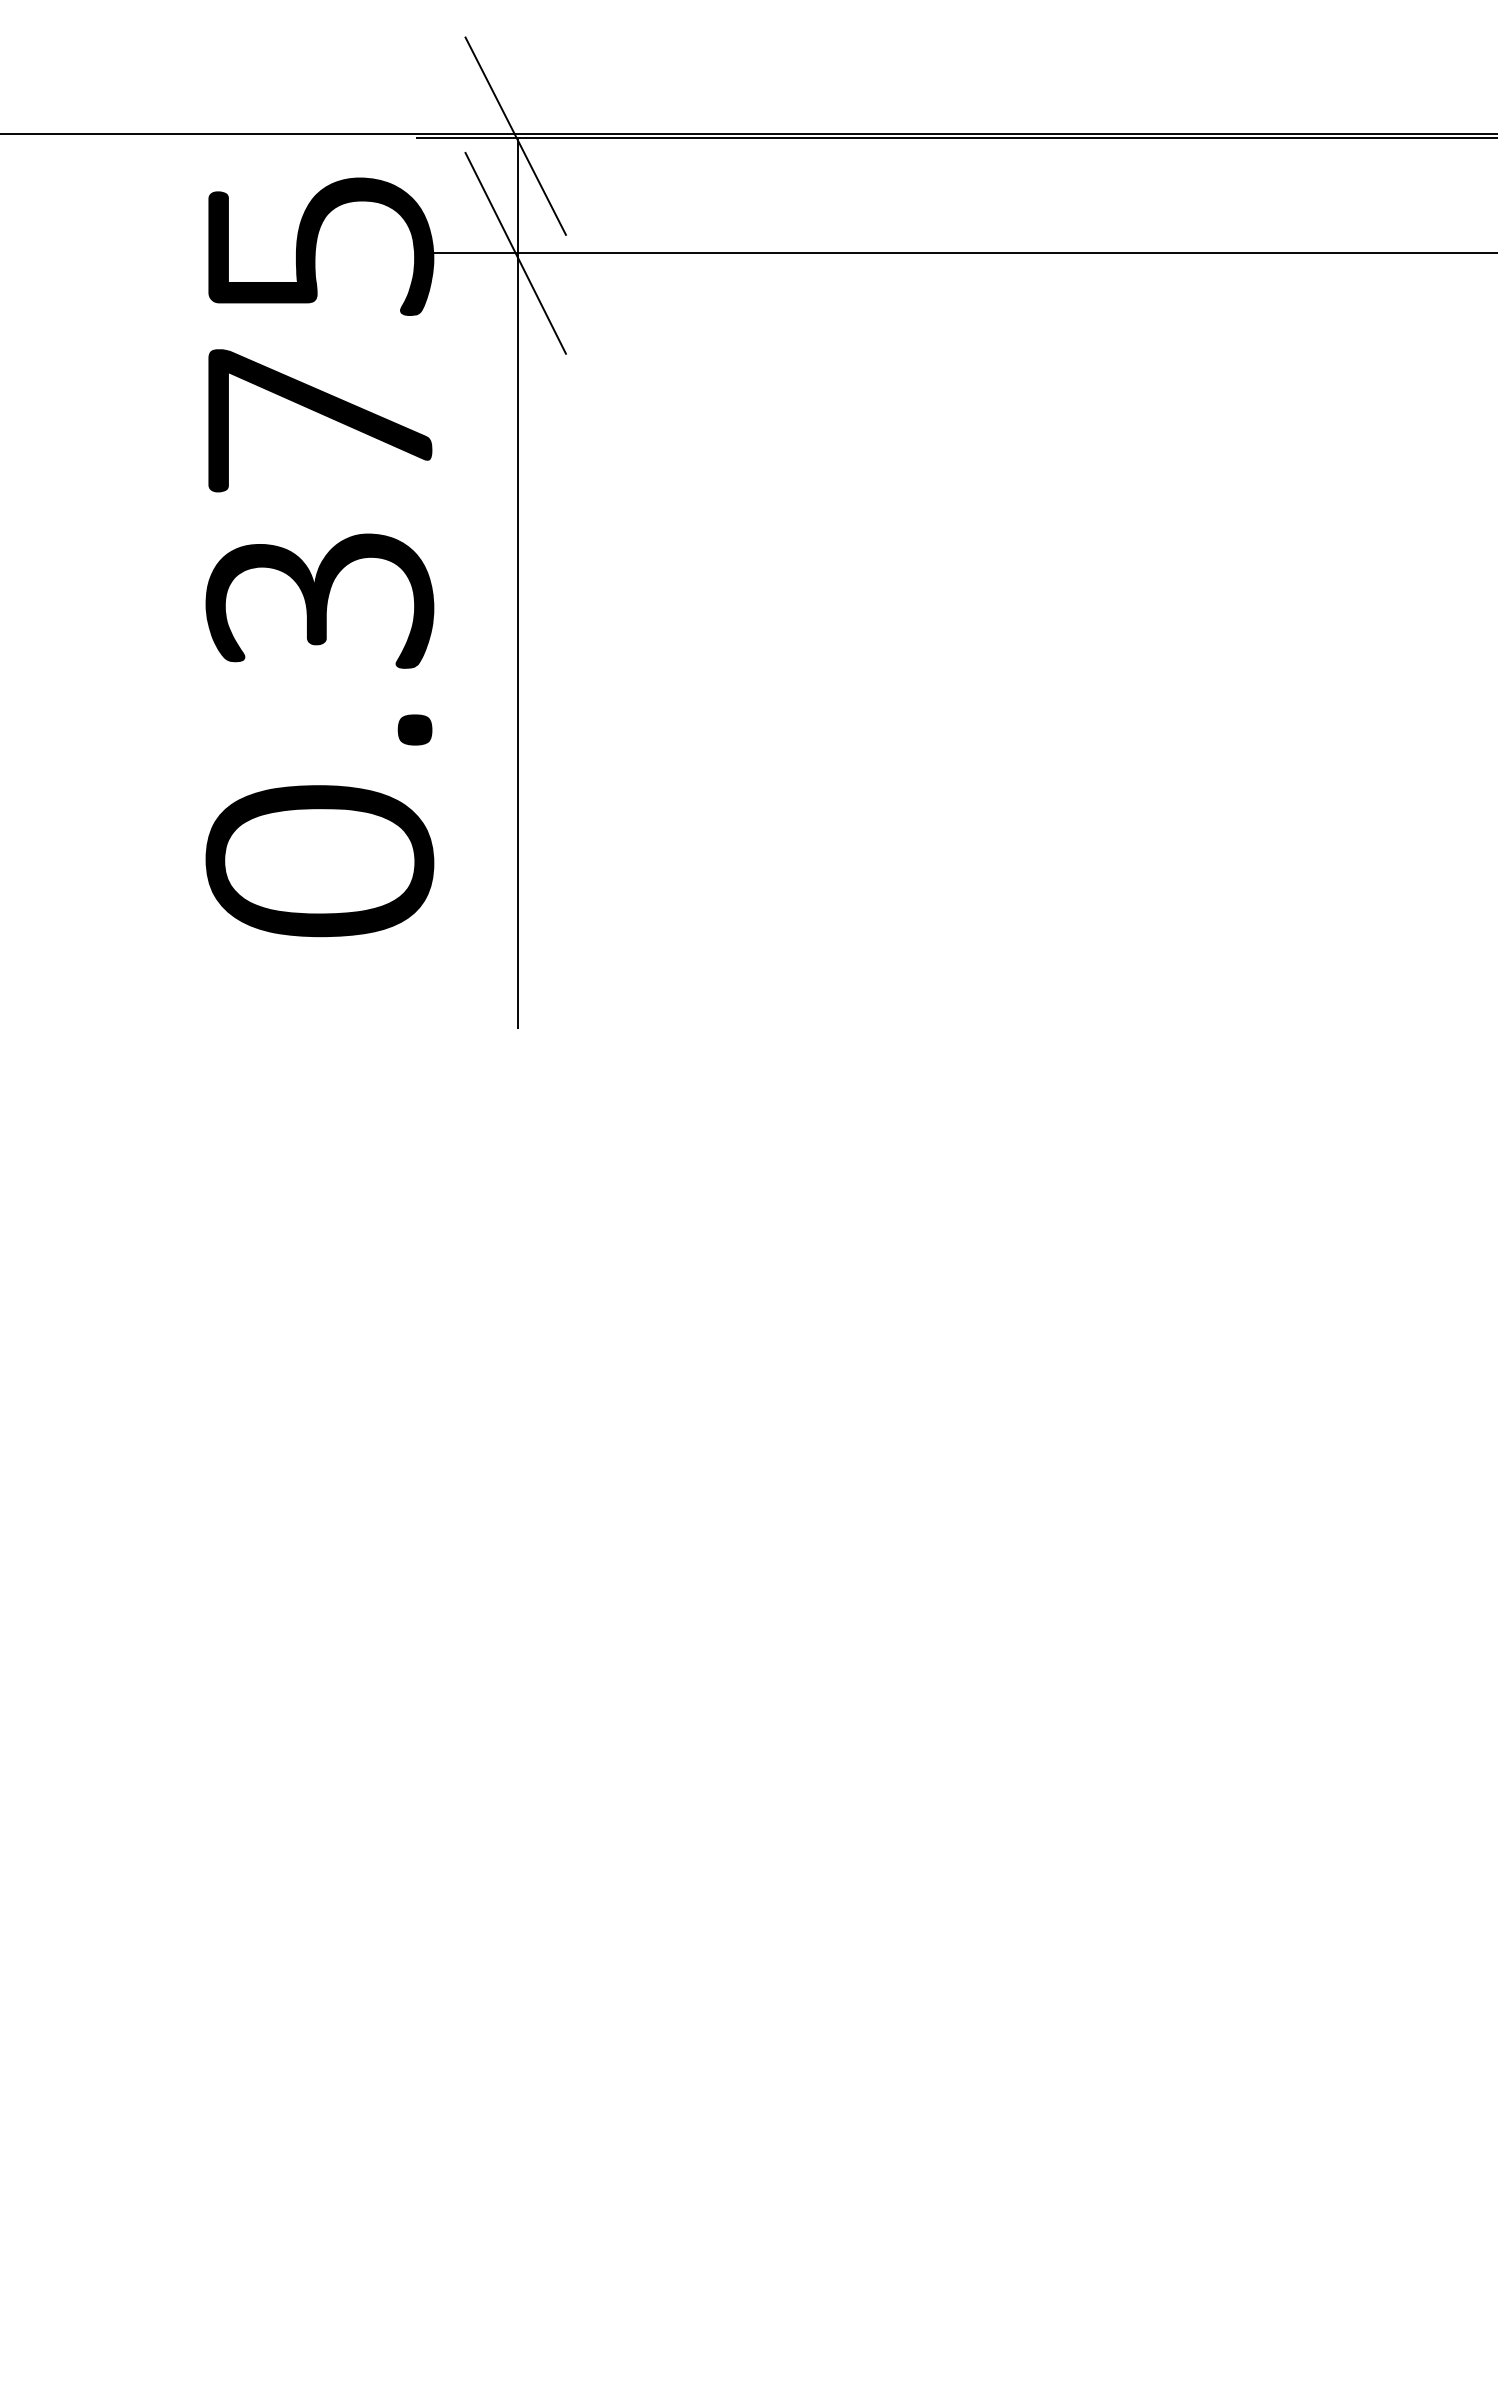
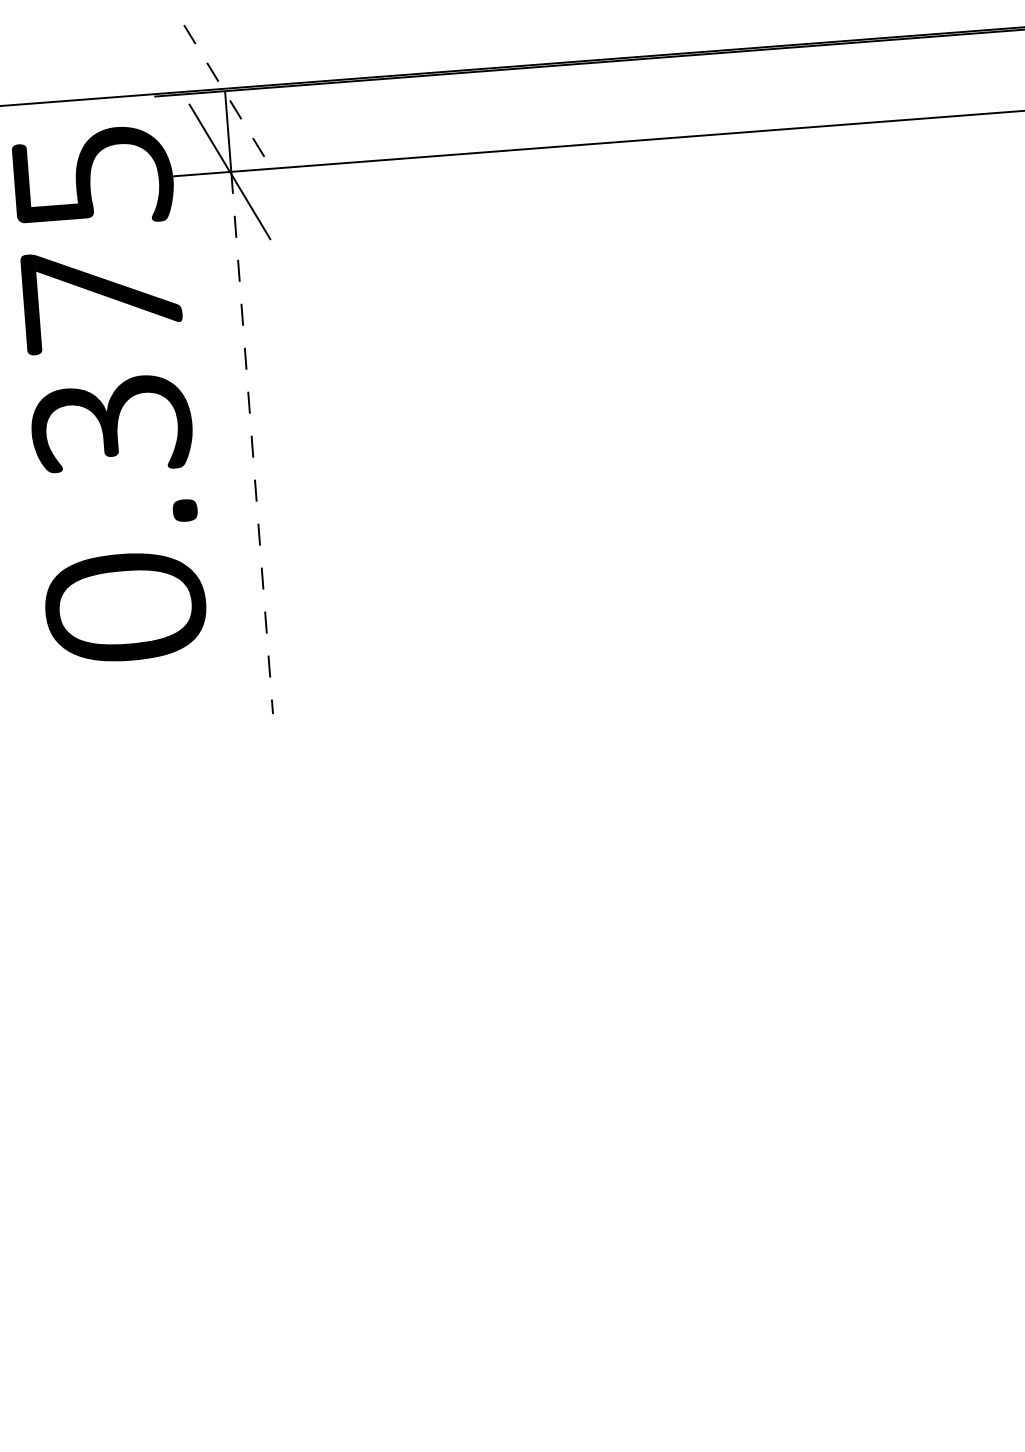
line: (515, 136) -> (223, 90), solid -> dashed
line: (517, 641) -> (252, 443), solid -> dashed

